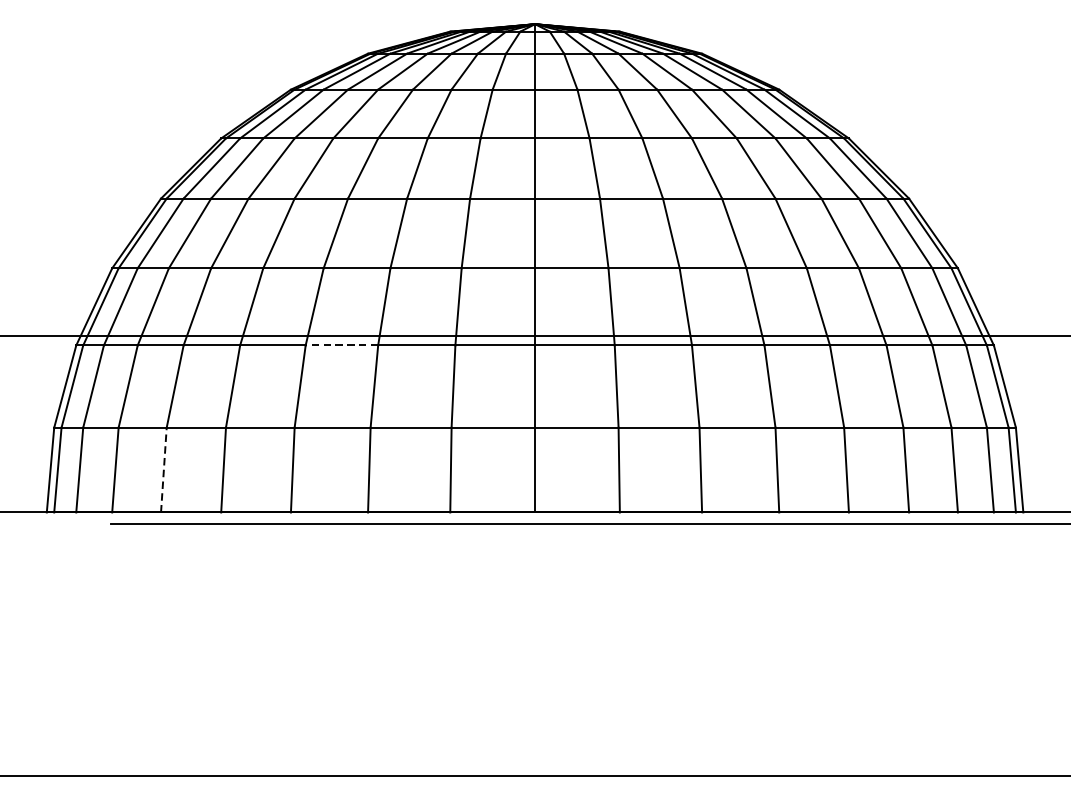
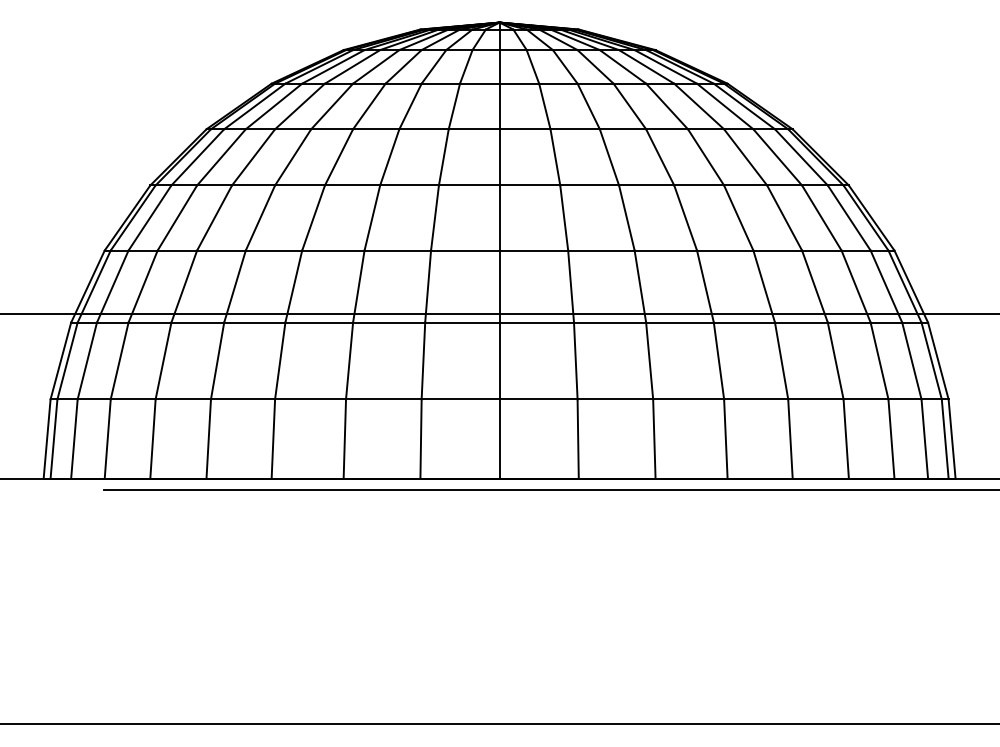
line: (342, 345) -> (319, 322), dashed -> solid
line: (163, 469) -> (152, 438), dashed -> solid

